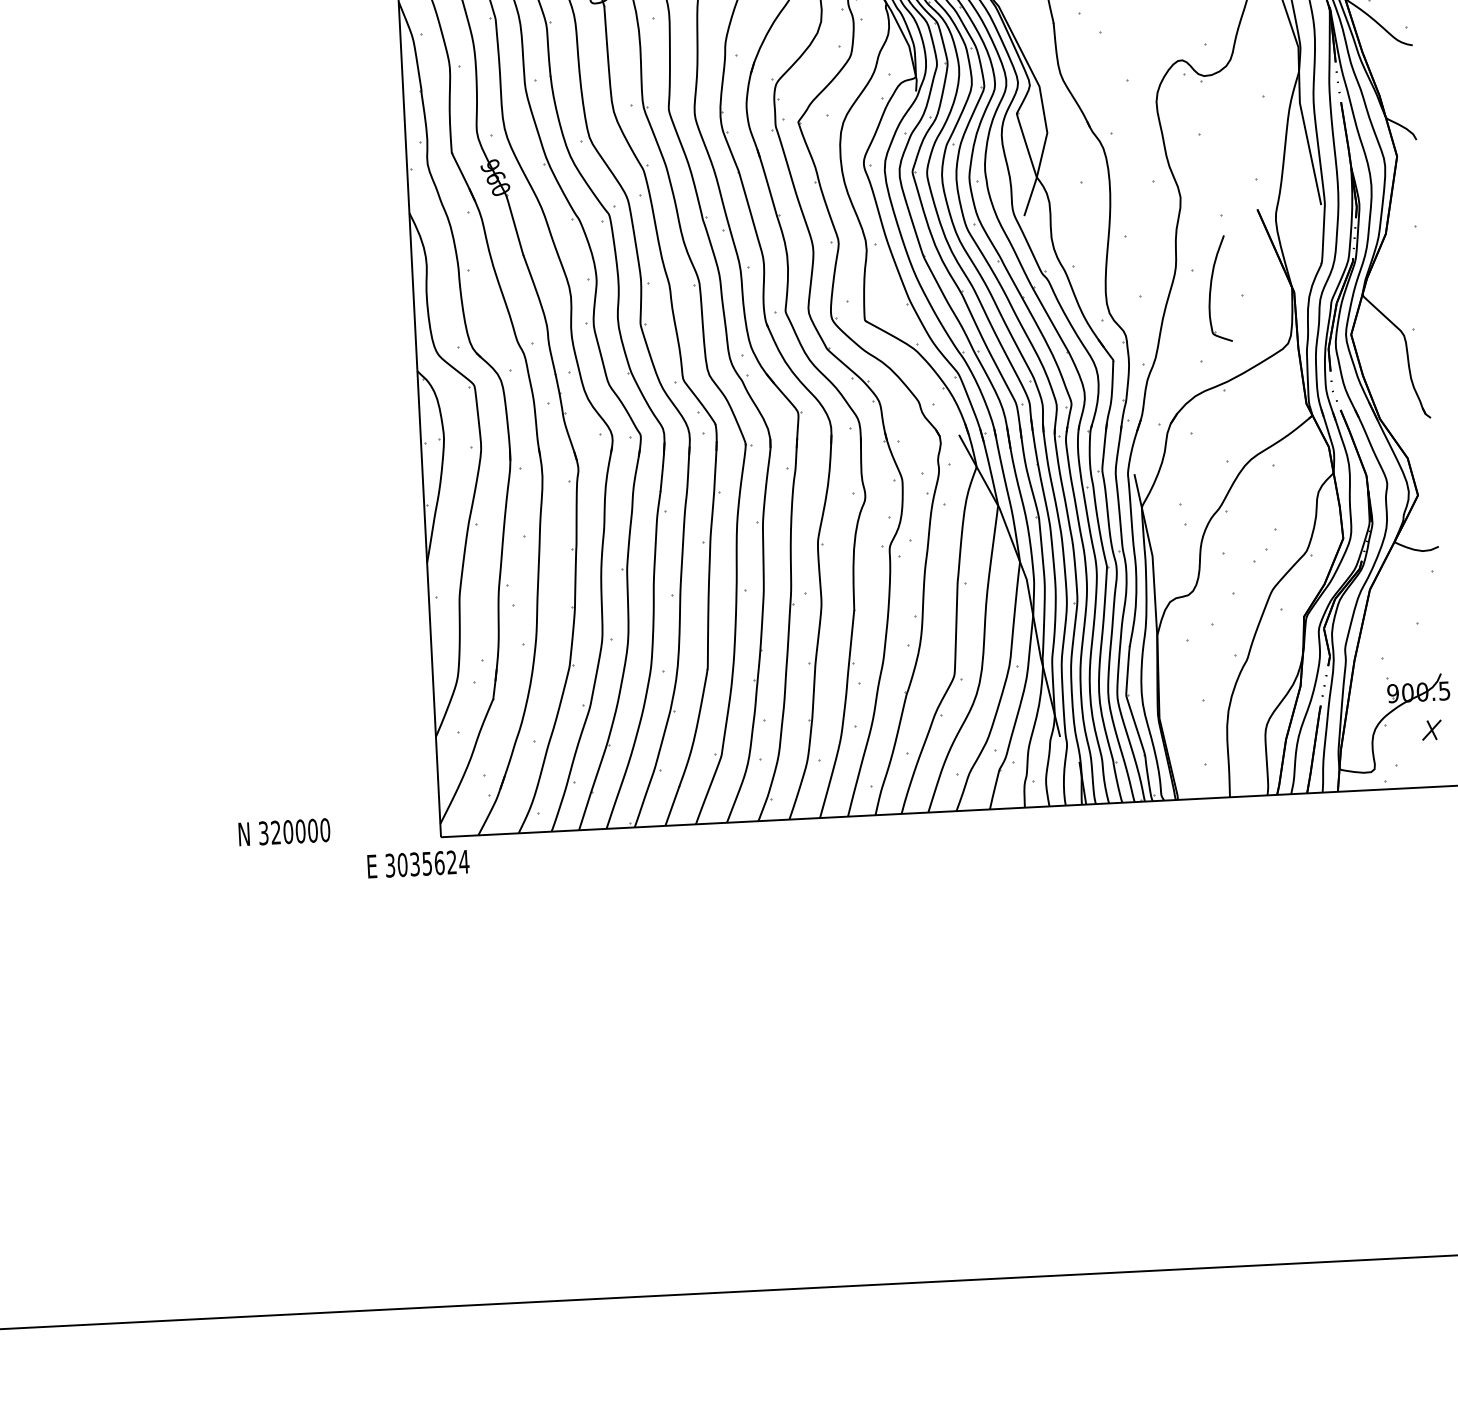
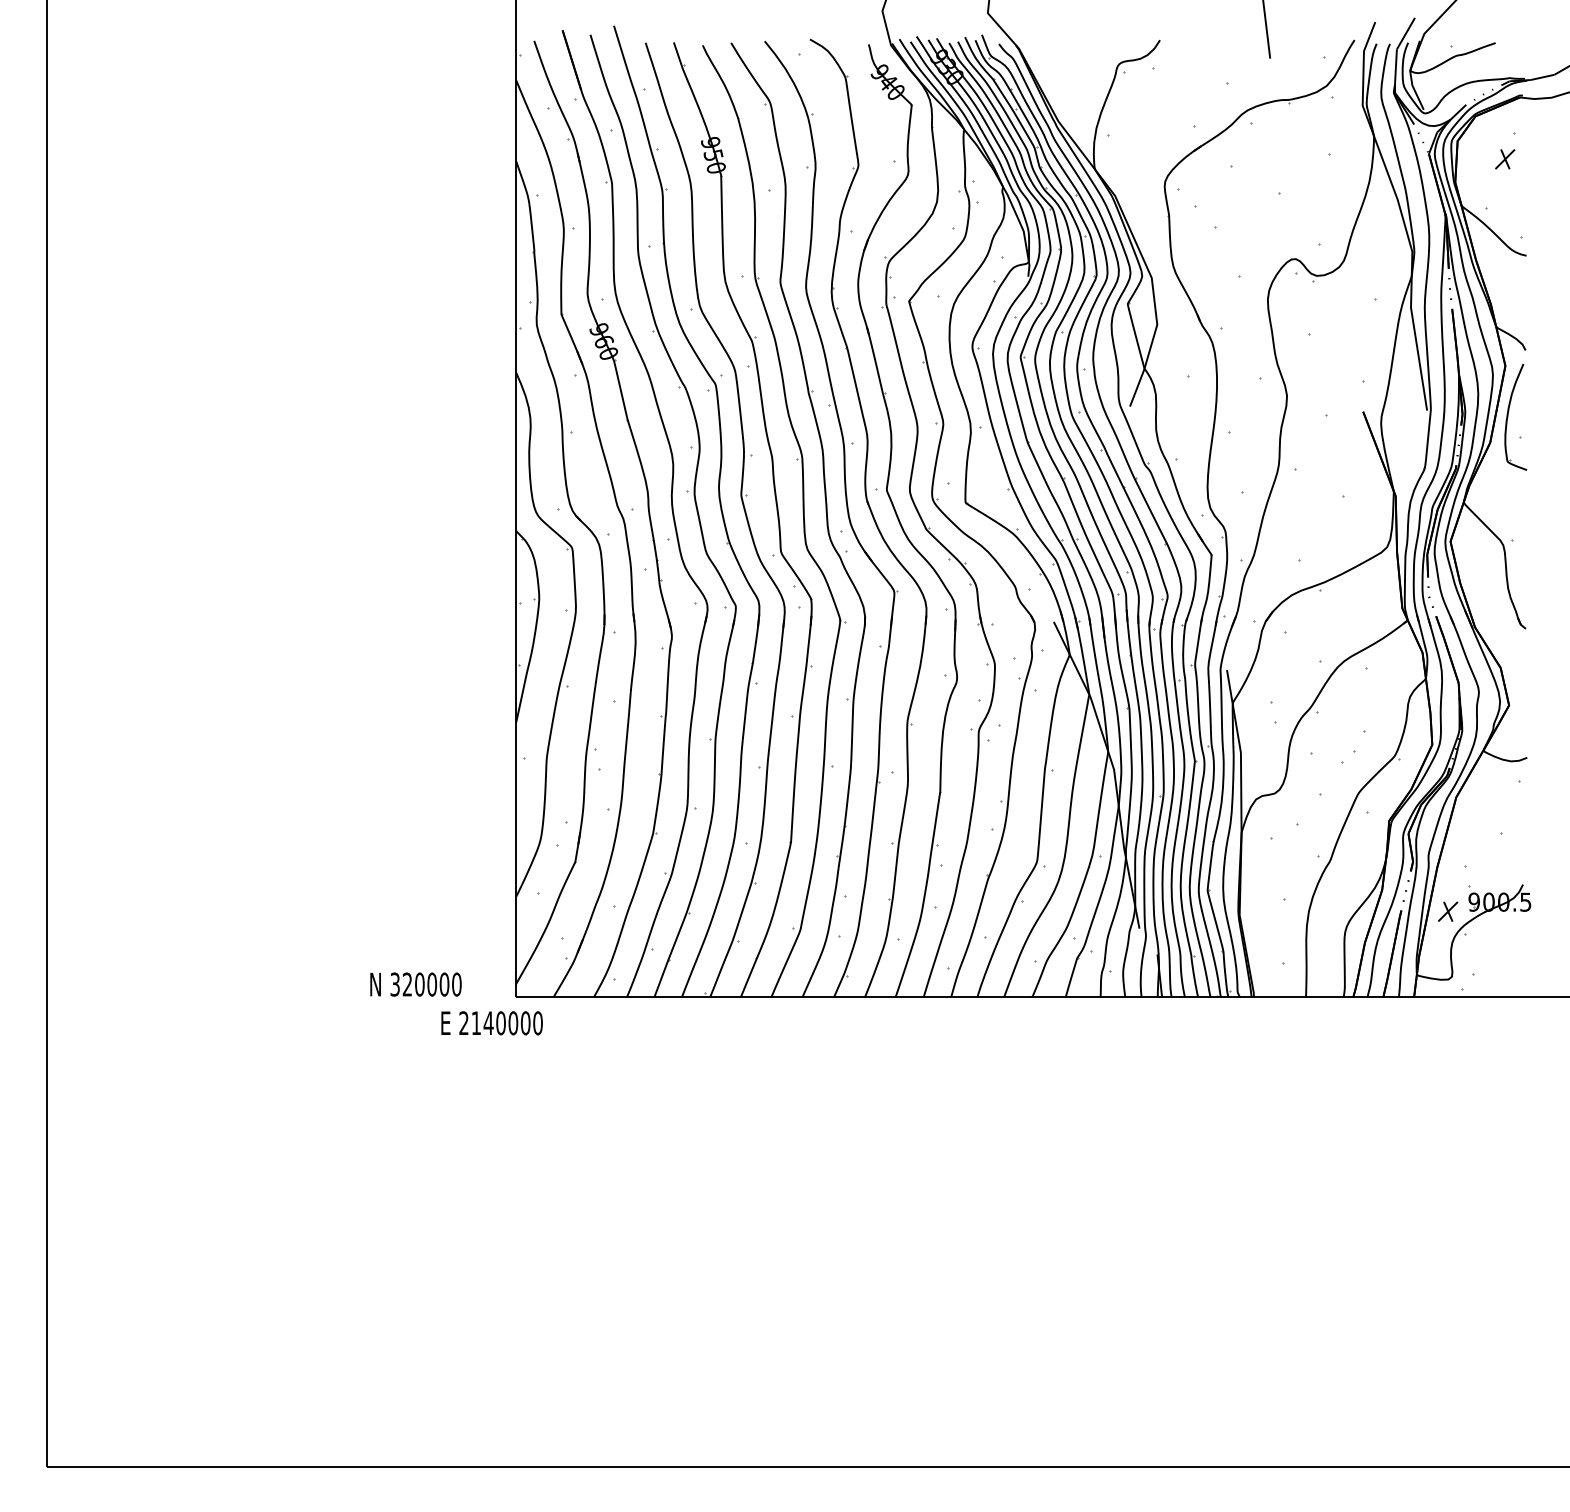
part: (1211, 289) -> (1508, 417), moved
part: (1432, 729) -> (1448, 911), moved
text: (283, 832) -> (415, 984), moved
text: (427, 863) -> (501, 1023), 3035624 -> 2140000

